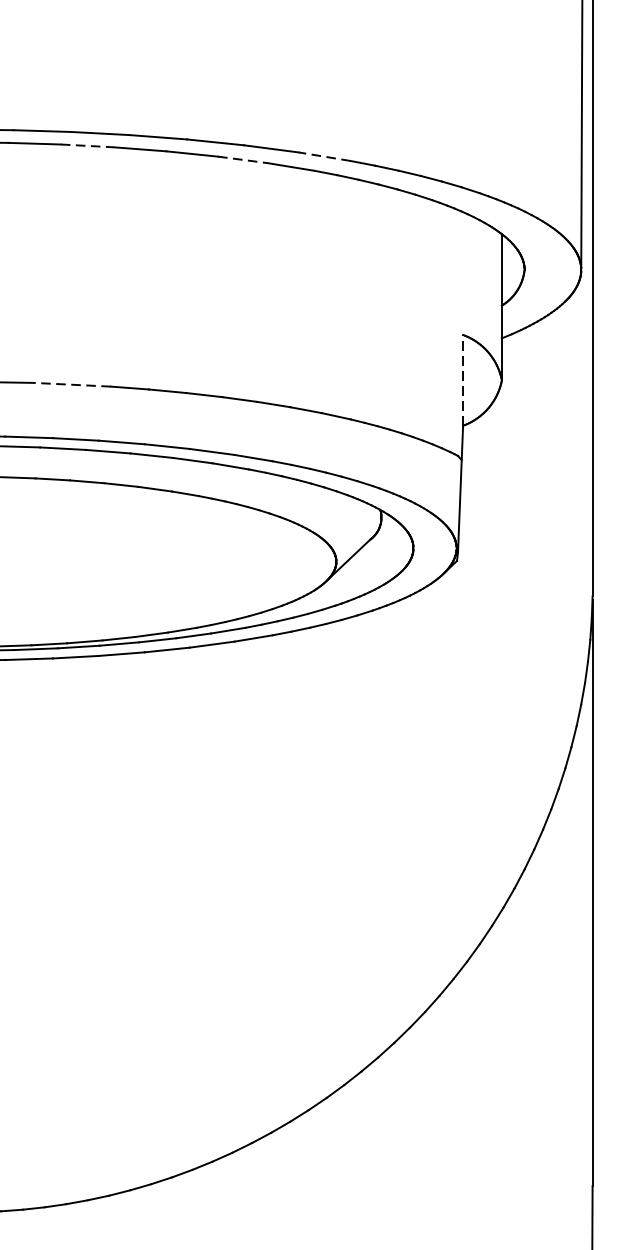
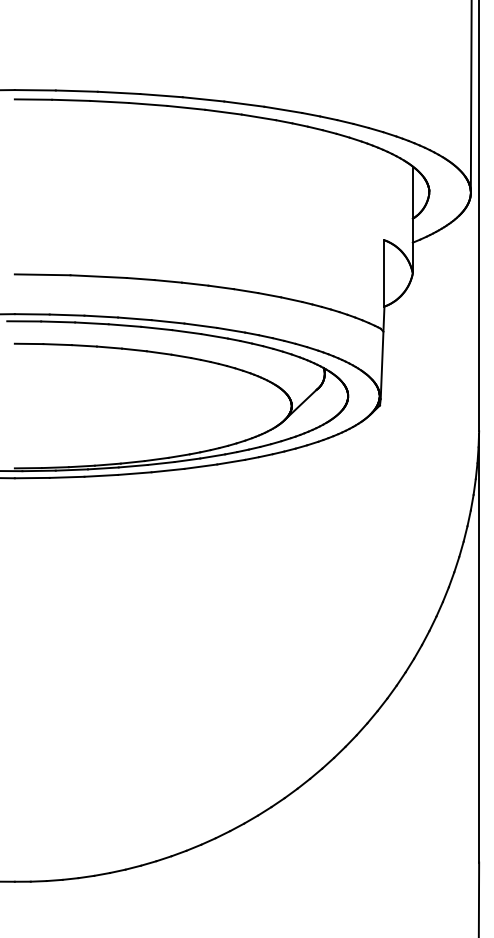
line: (88, 145) -> (110, 101), dashed -> solid
line: (323, 156) -> (282, 109), dashed -> solid
line: (242, 160) -> (223, 112), dashed -> solid
line: (463, 379) -> (384, 272), dashed -> solid
line: (72, 384) -> (98, 276), dashed -> solid

